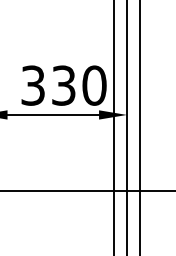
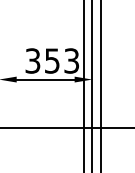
text: (79, 84) -> (62, 60), 330 -> 353

